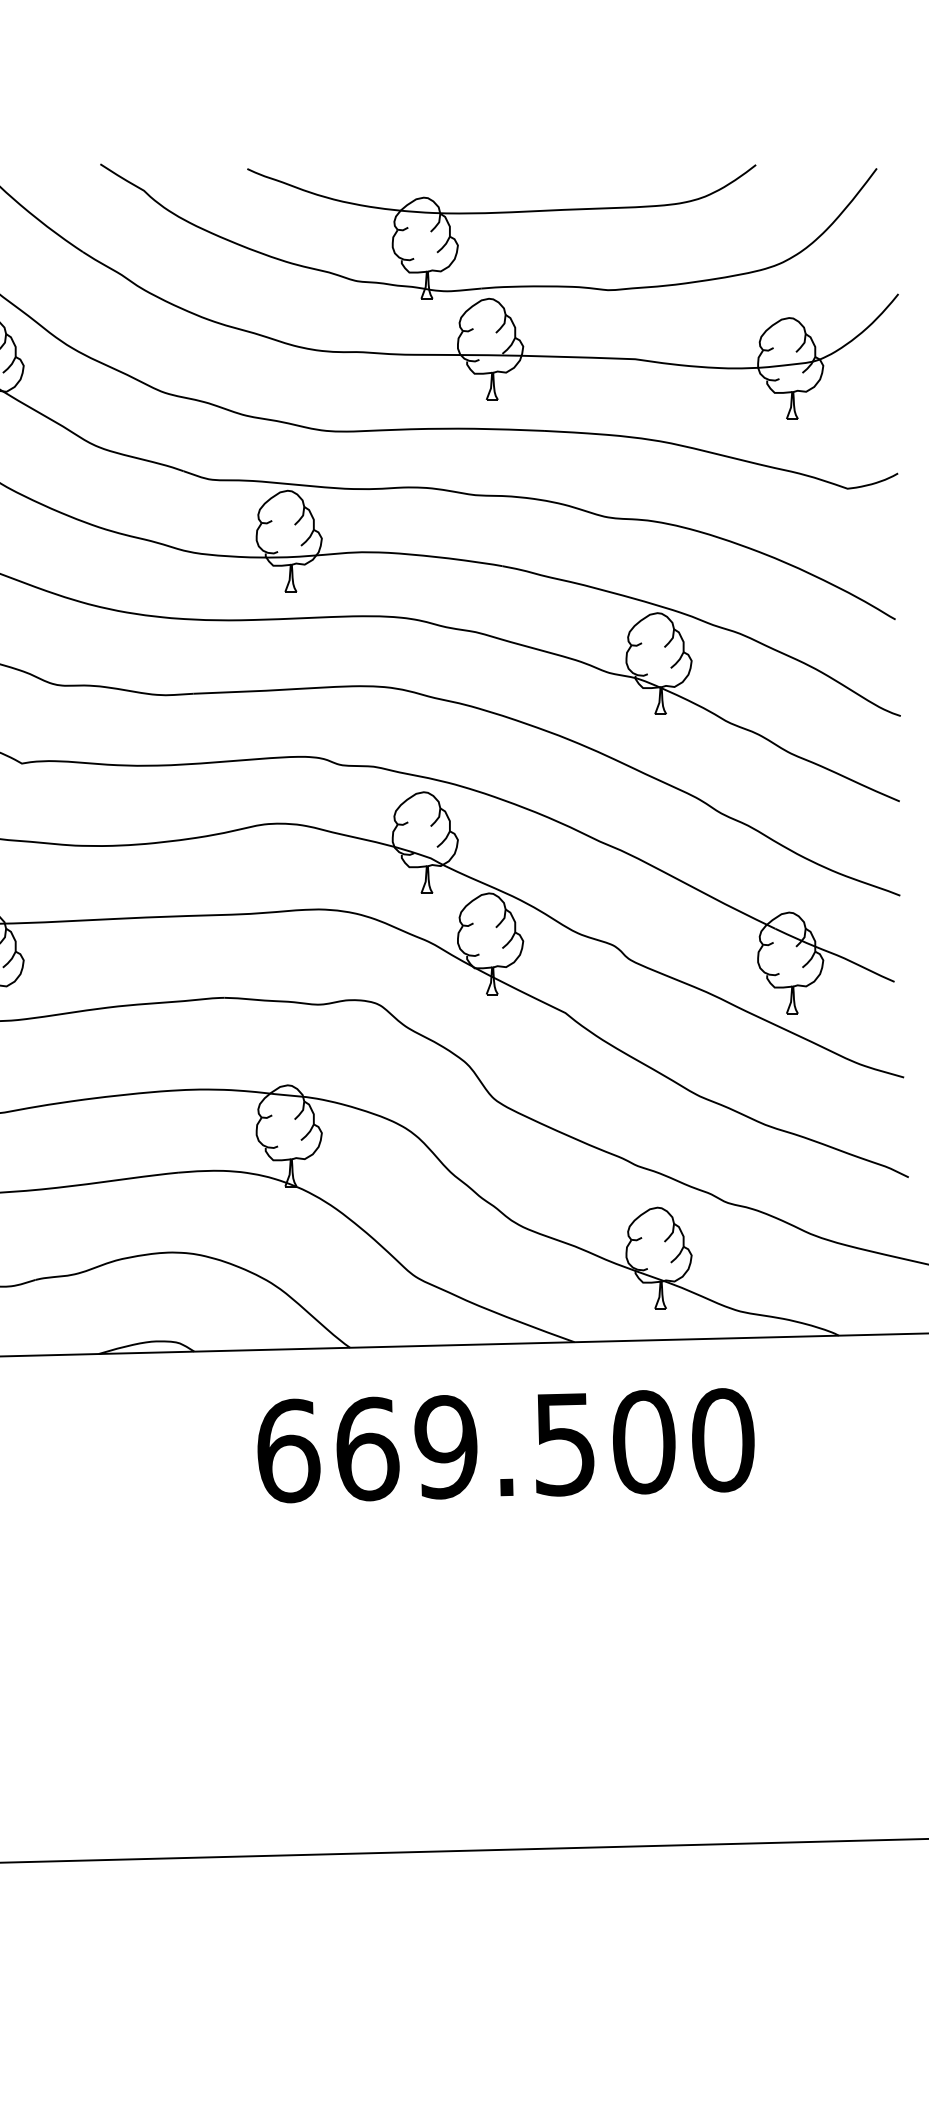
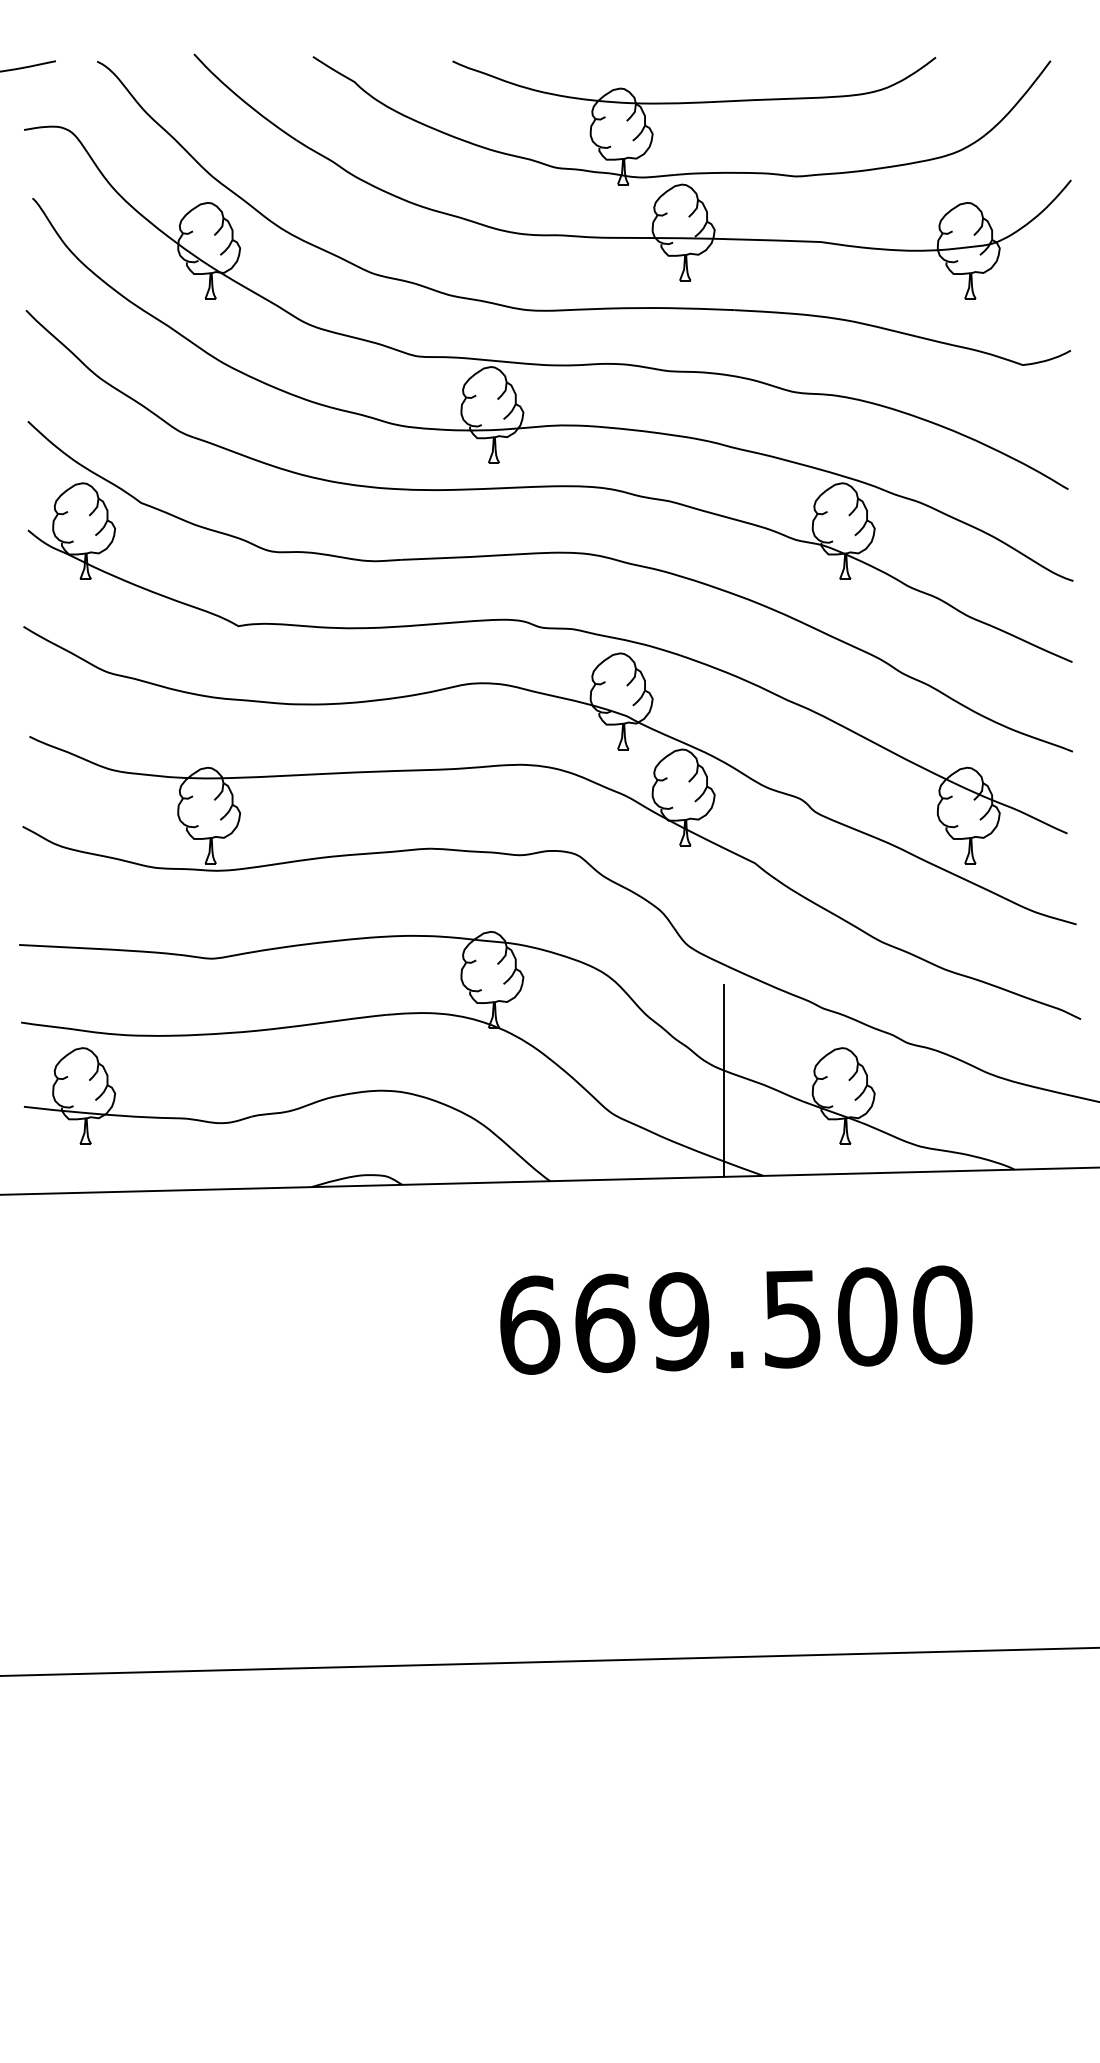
line: (533, 1241) -> (724, 1080), added
text: (506, 1444) -> (736, 1319), moved

